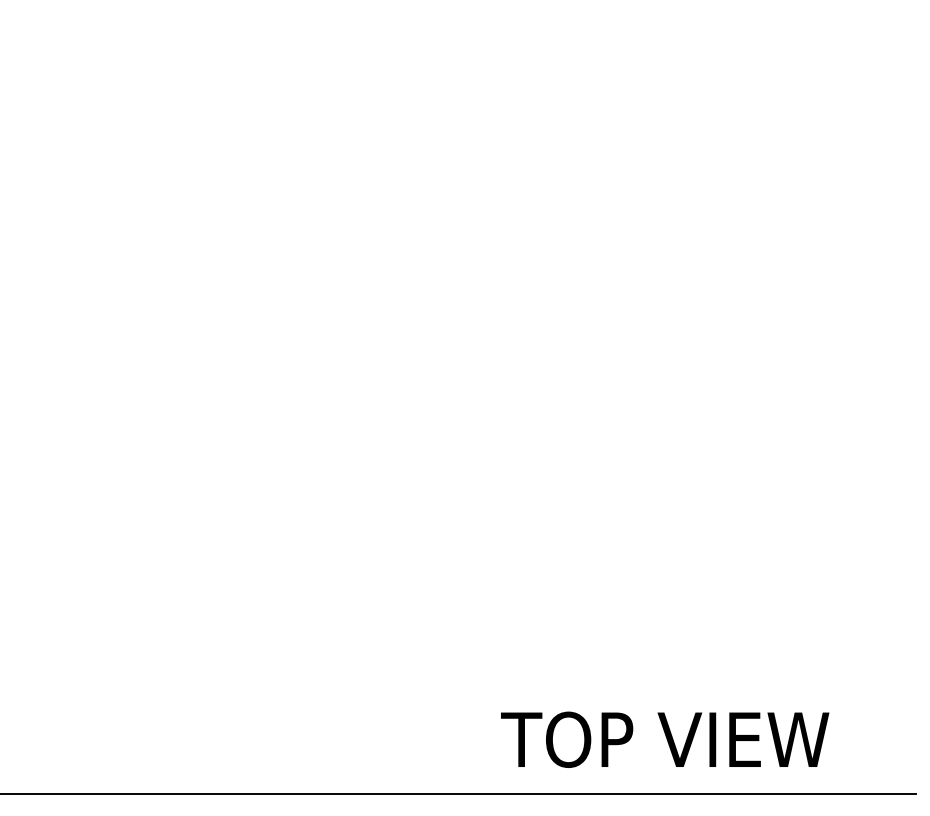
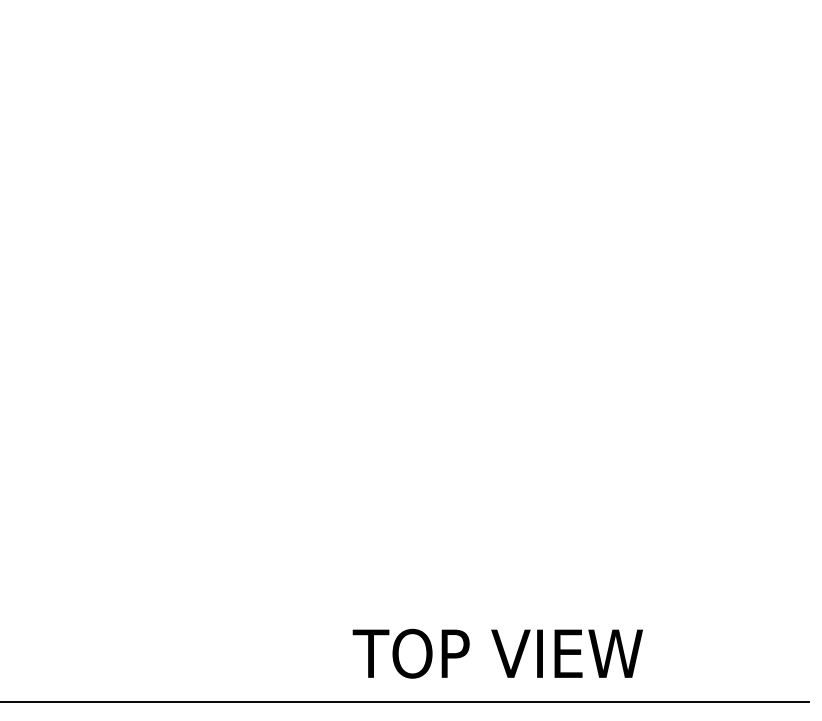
text: (664, 739) -> (497, 653), moved

